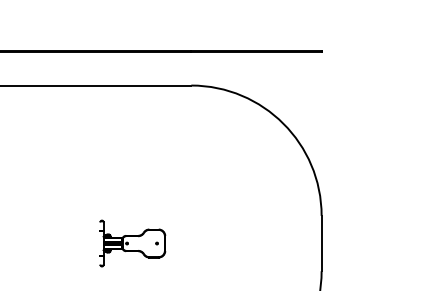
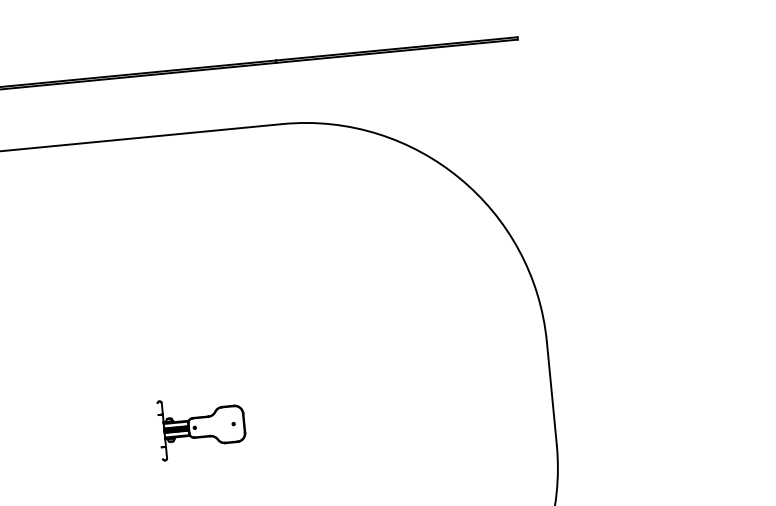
part: (132, 243) -> (201, 427), size x0.7

